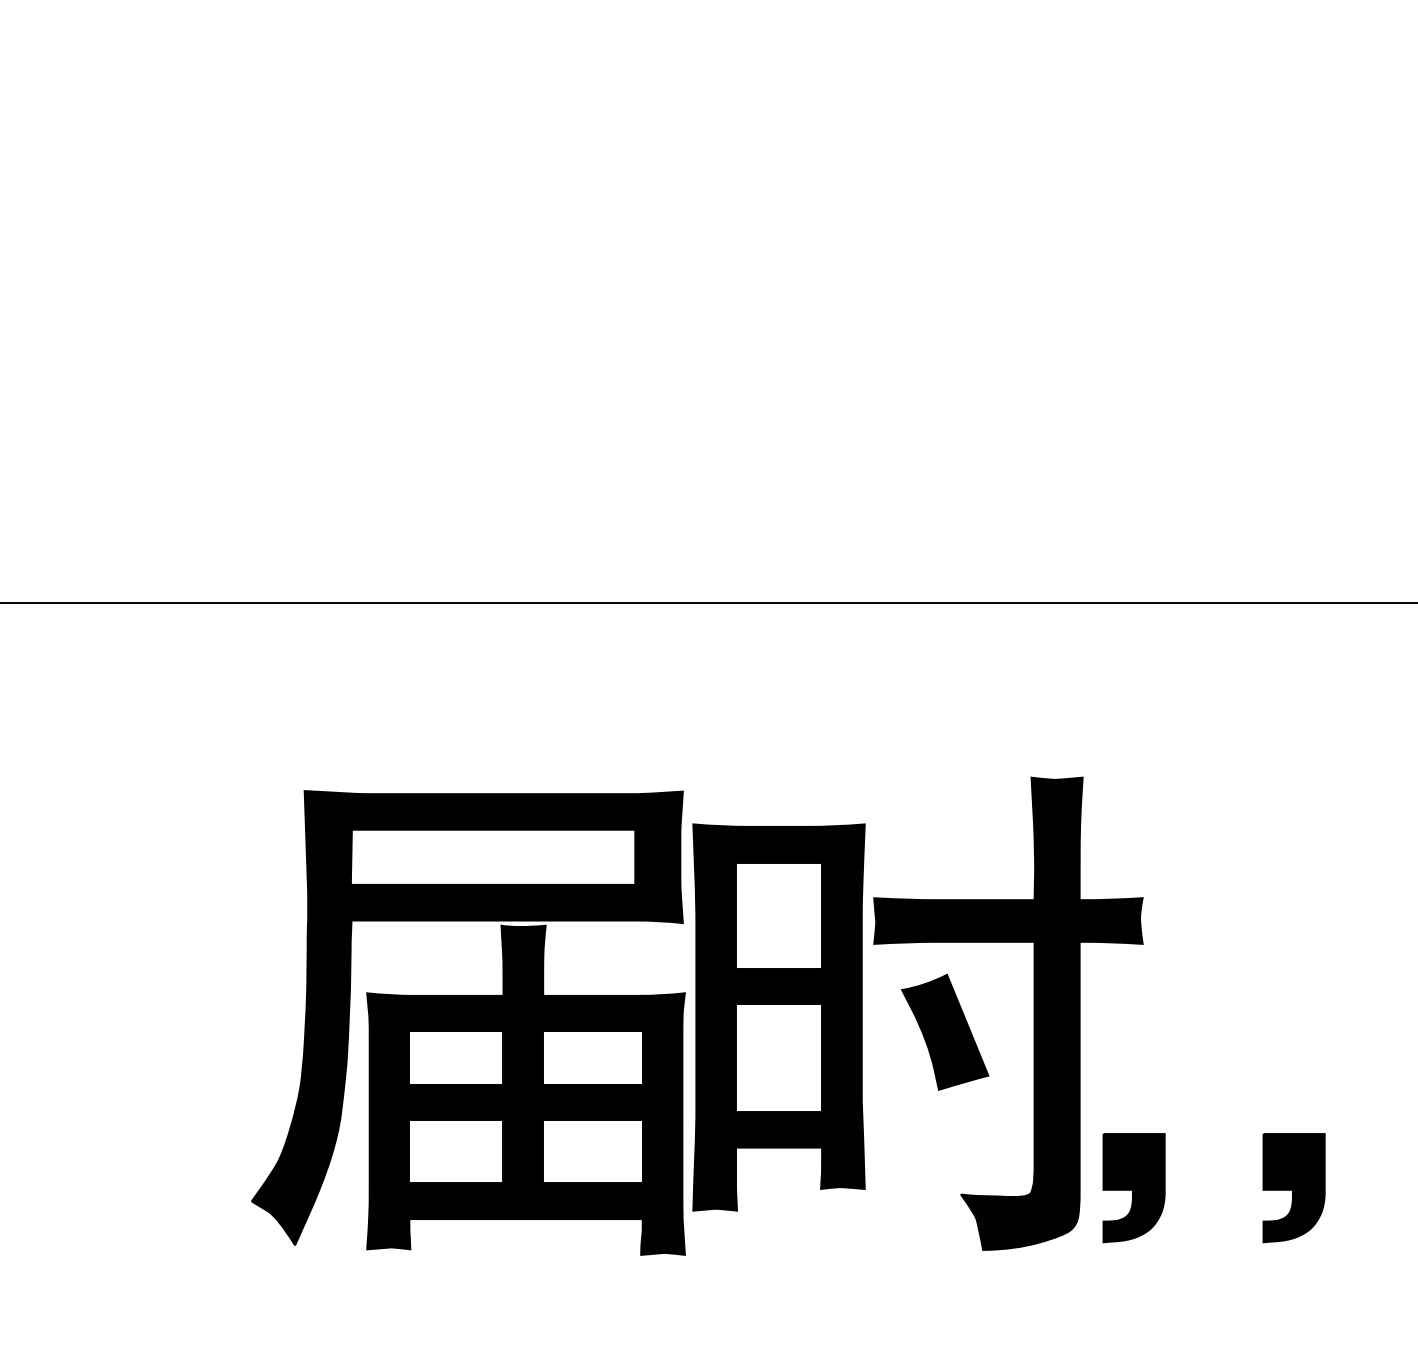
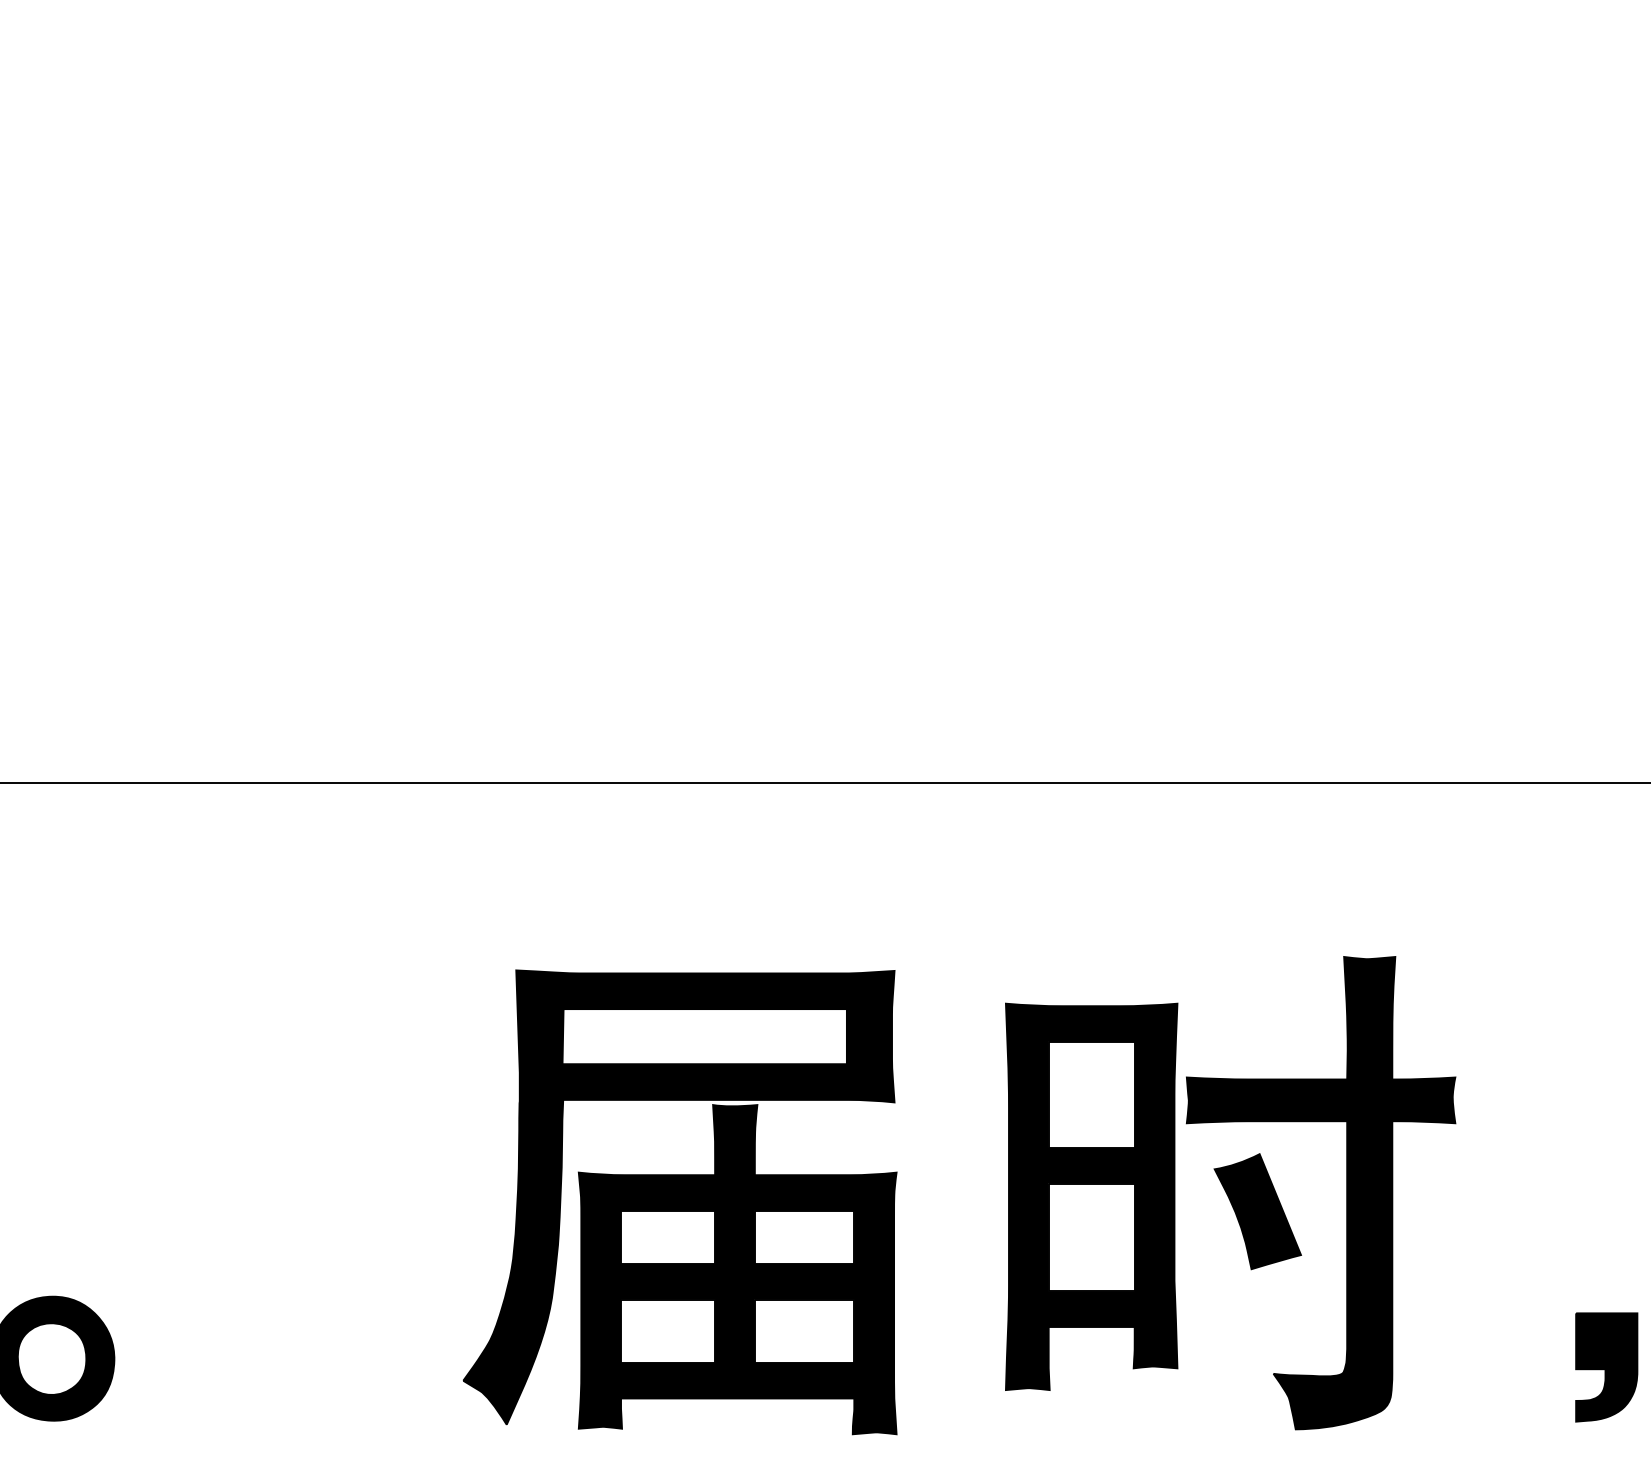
part: (467, 1023) -> (679, 1202), moved
part: (1133, 1188) -> (1446, 1367), removed

